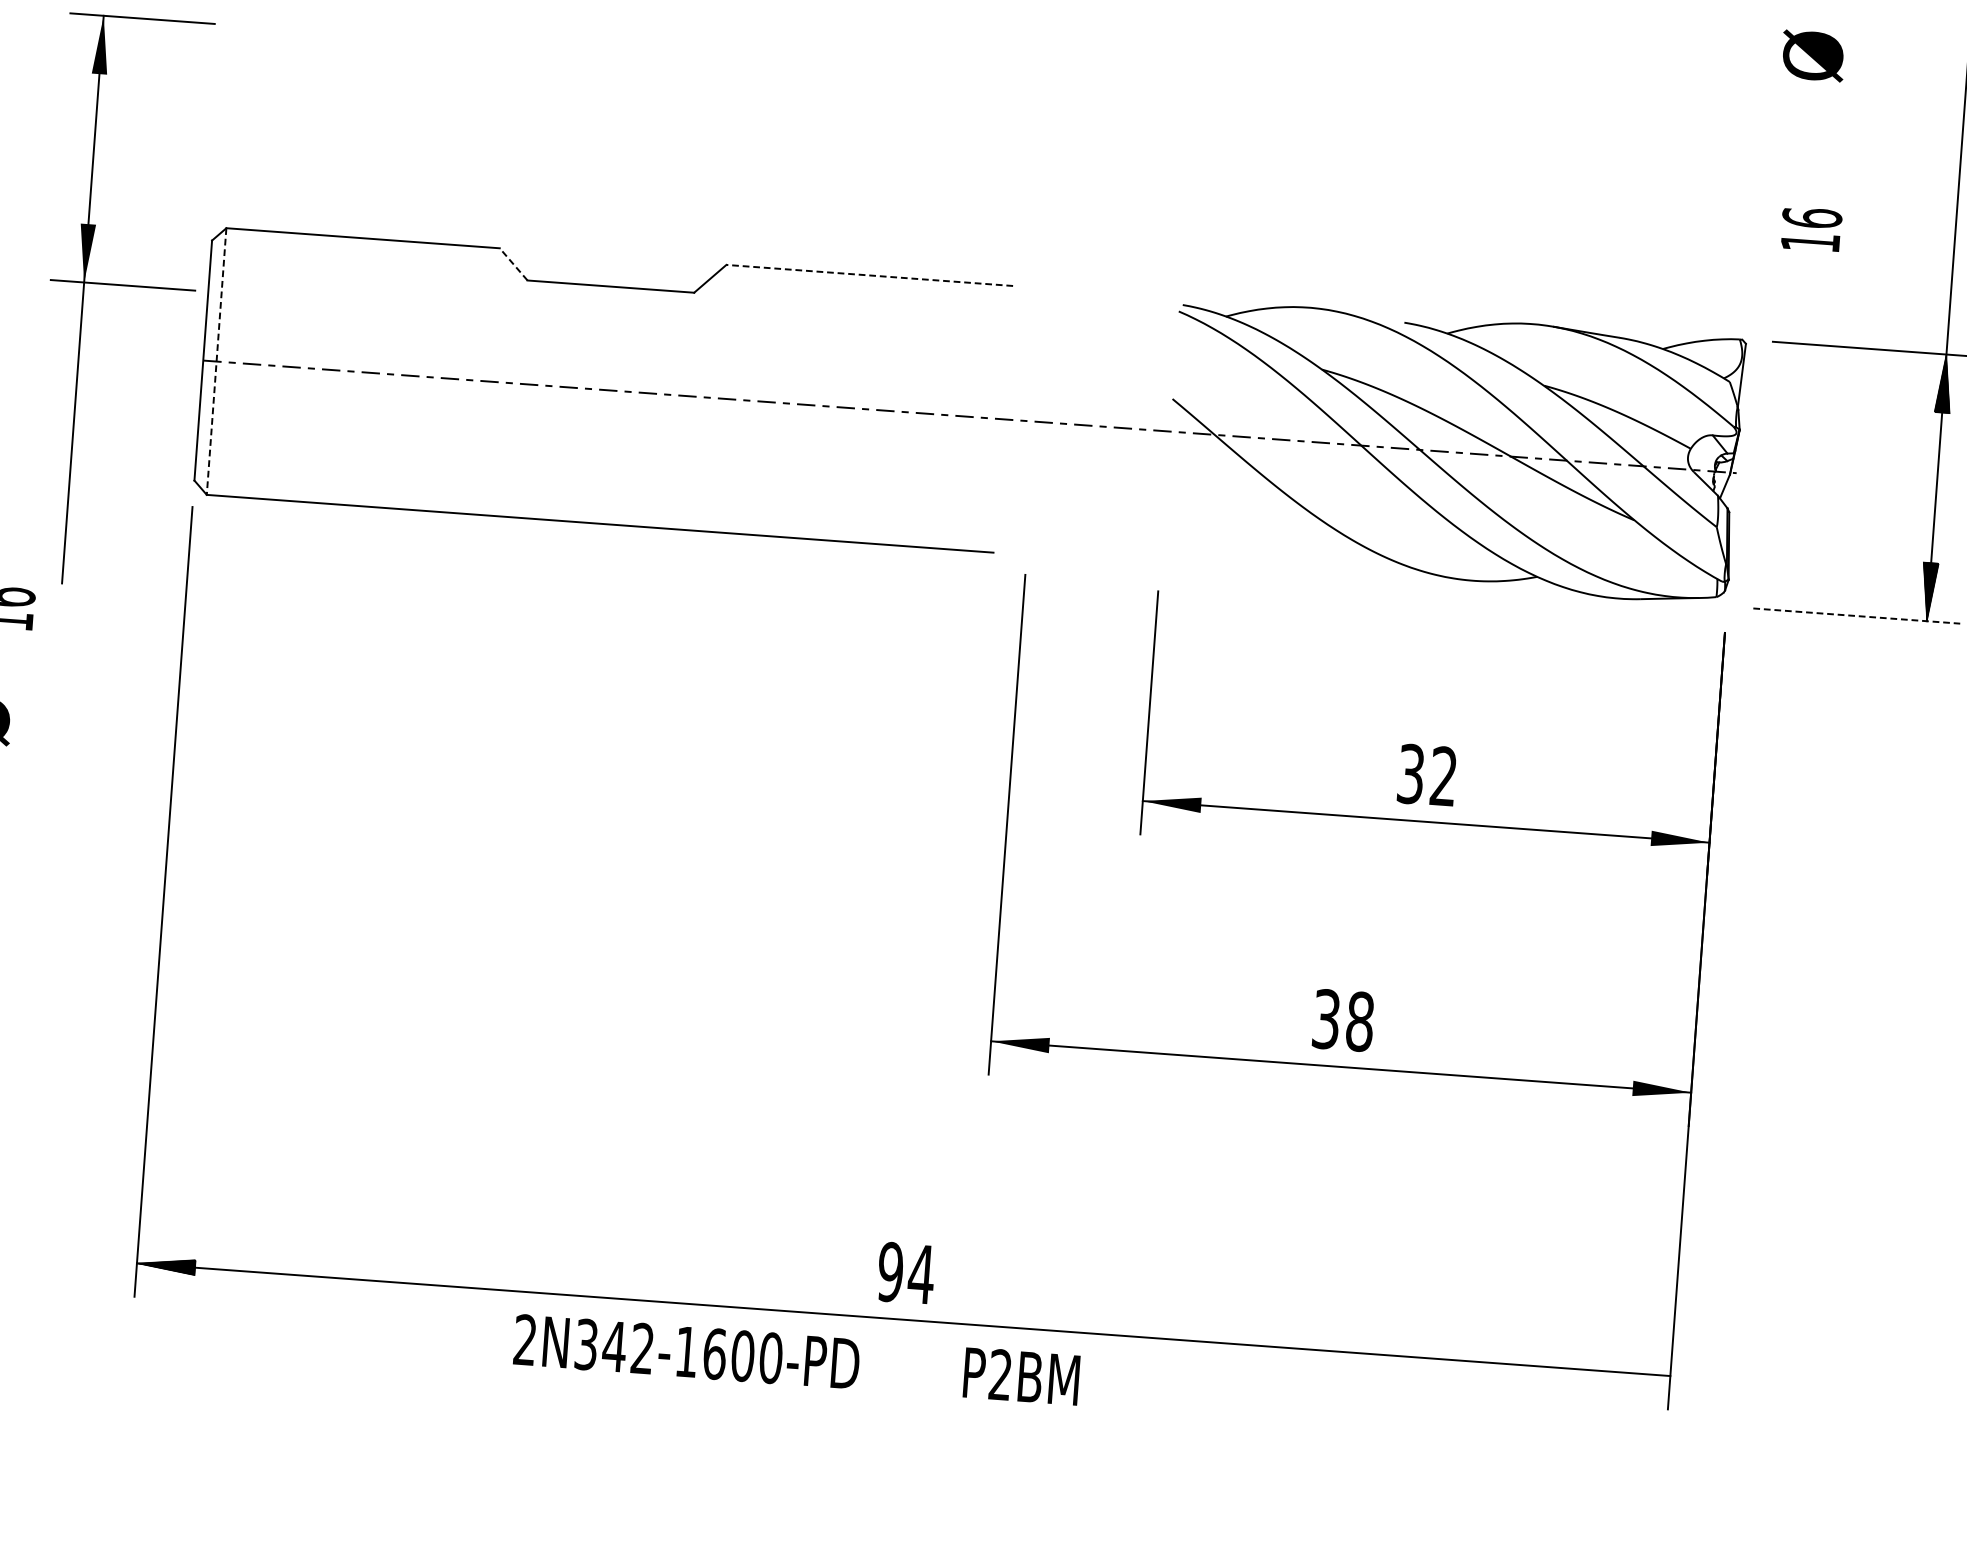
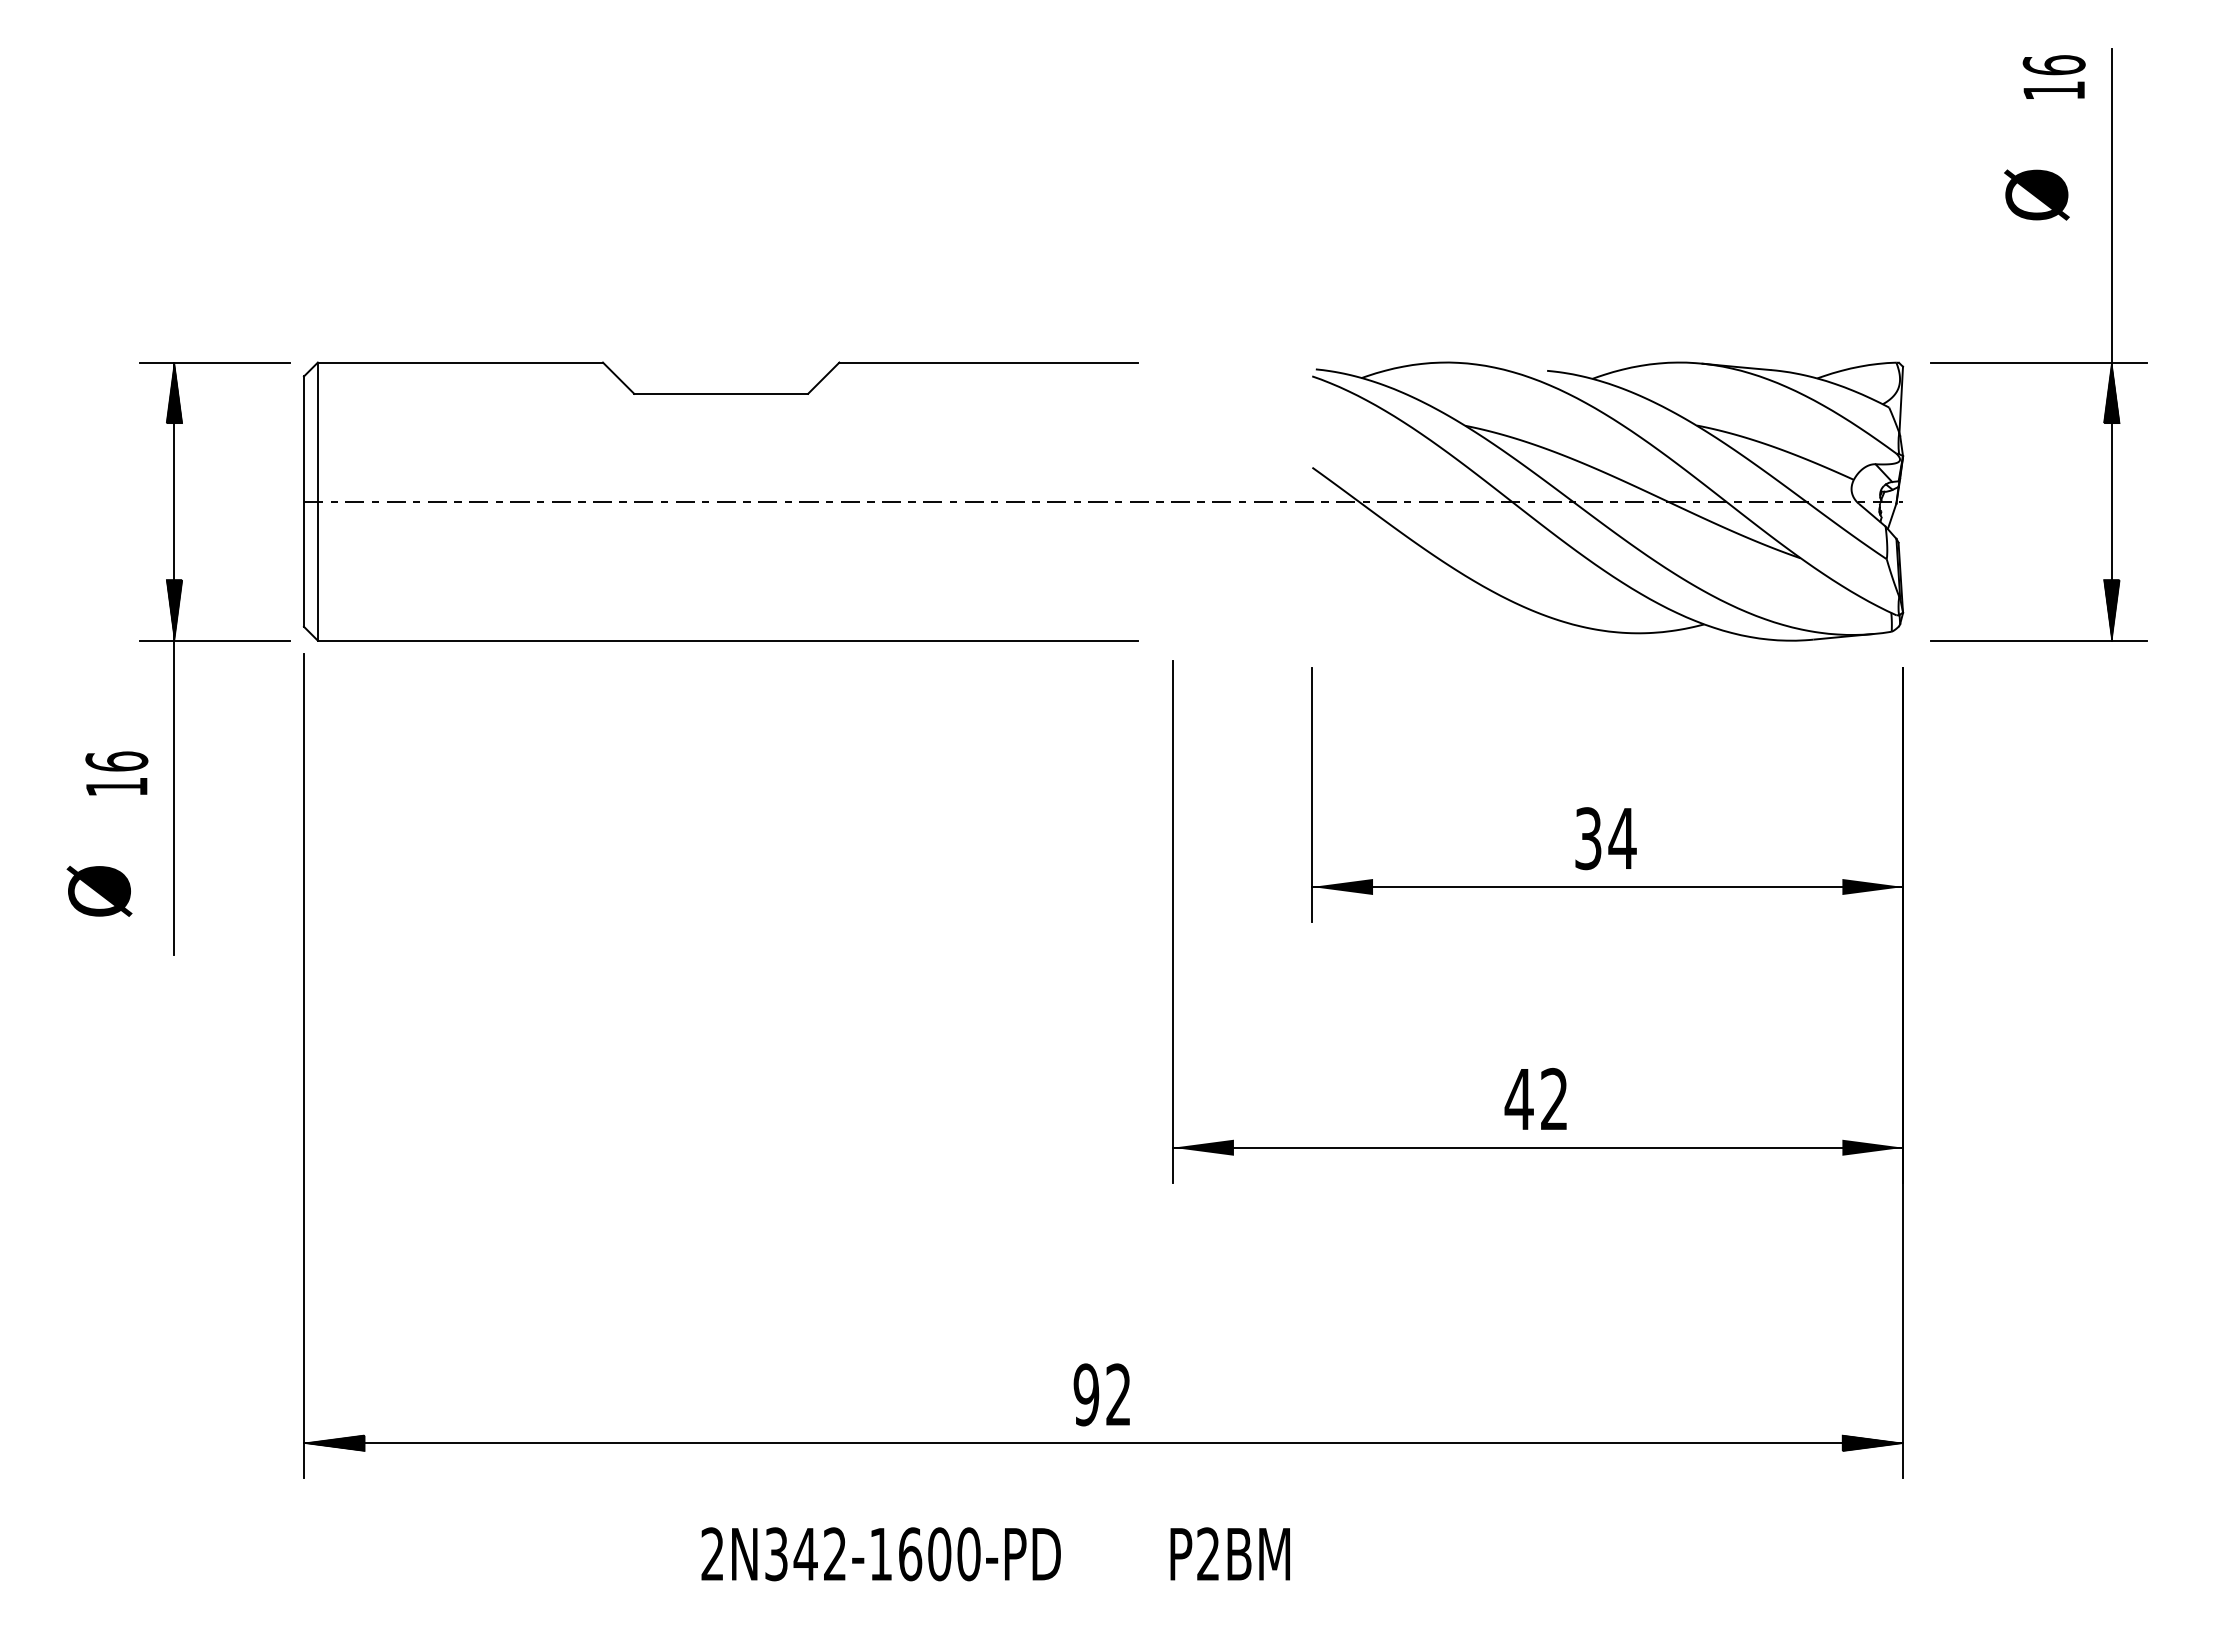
text: (1812, 55) -> (2036, 194), moved
text: (1810, 228) -> (2053, 76), moved
line: (513, 263) -> (618, 377), dashed -> solid
line: (869, 275) -> (988, 362), dashed -> solid
part: (122, 286) -> (214, 641), moved
line: (216, 362) -> (317, 502), dashed -> solid
line: (1856, 615) -> (2038, 640), dashed -> solid
text: (1443, 775) -> (1622, 837), 32 -> 34
text: (1342, 1019) -> (1536, 1098), 38 -> 42
text: (921, 1274) -> (1118, 1394), 94 -> 92
text: (796, 1360) -> (995, 1554), moved
hatch: (1640, 1374) -> (1872, 1443), added

